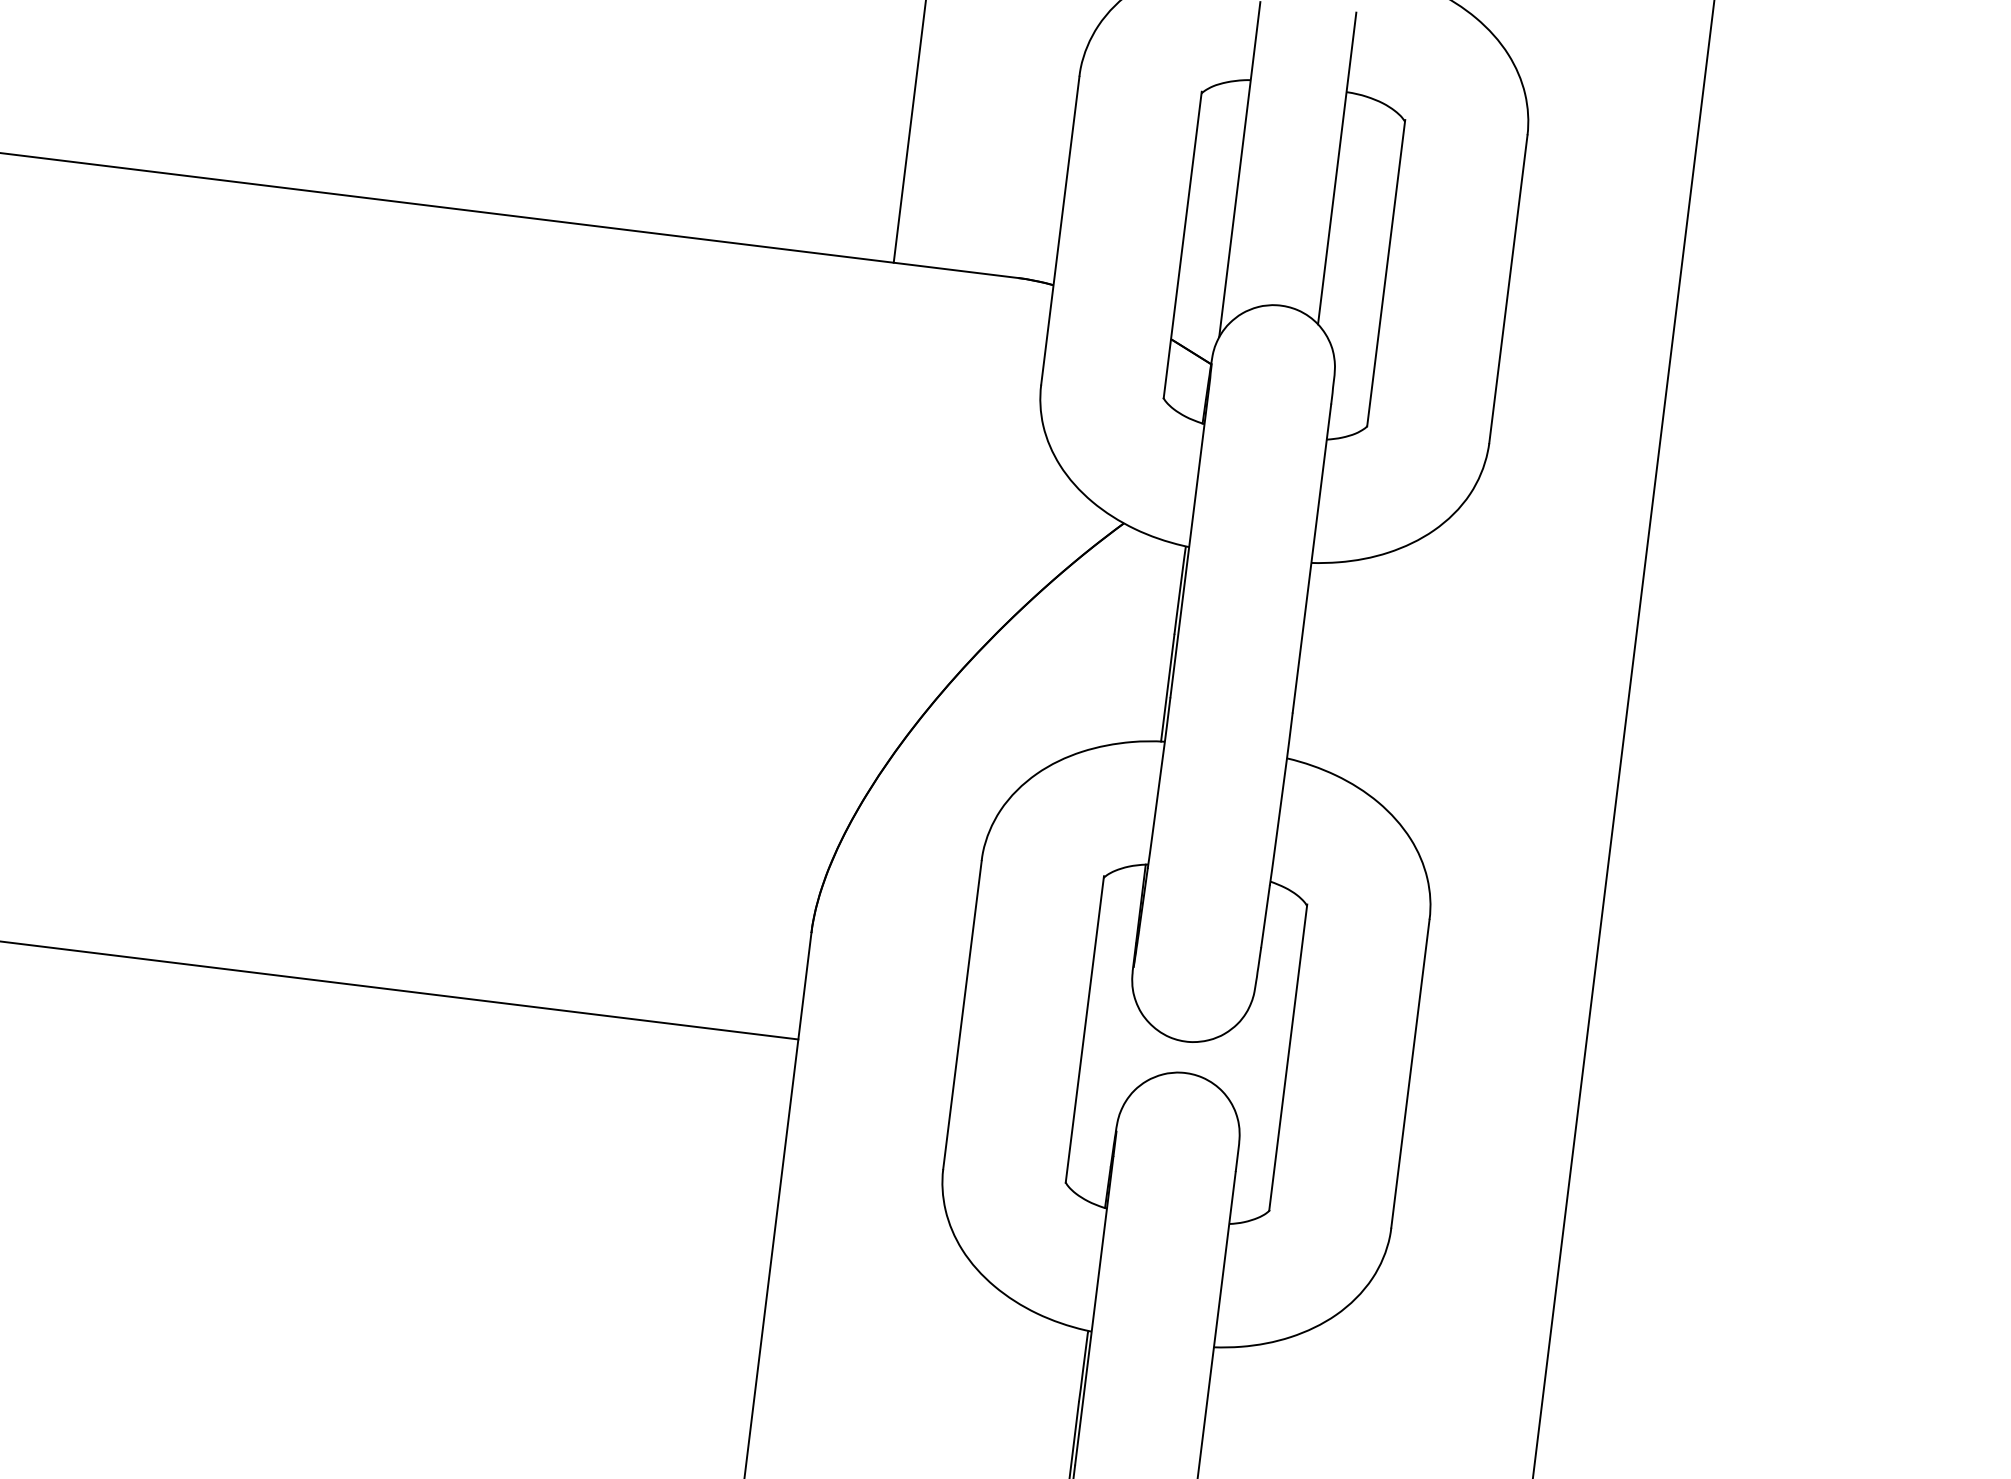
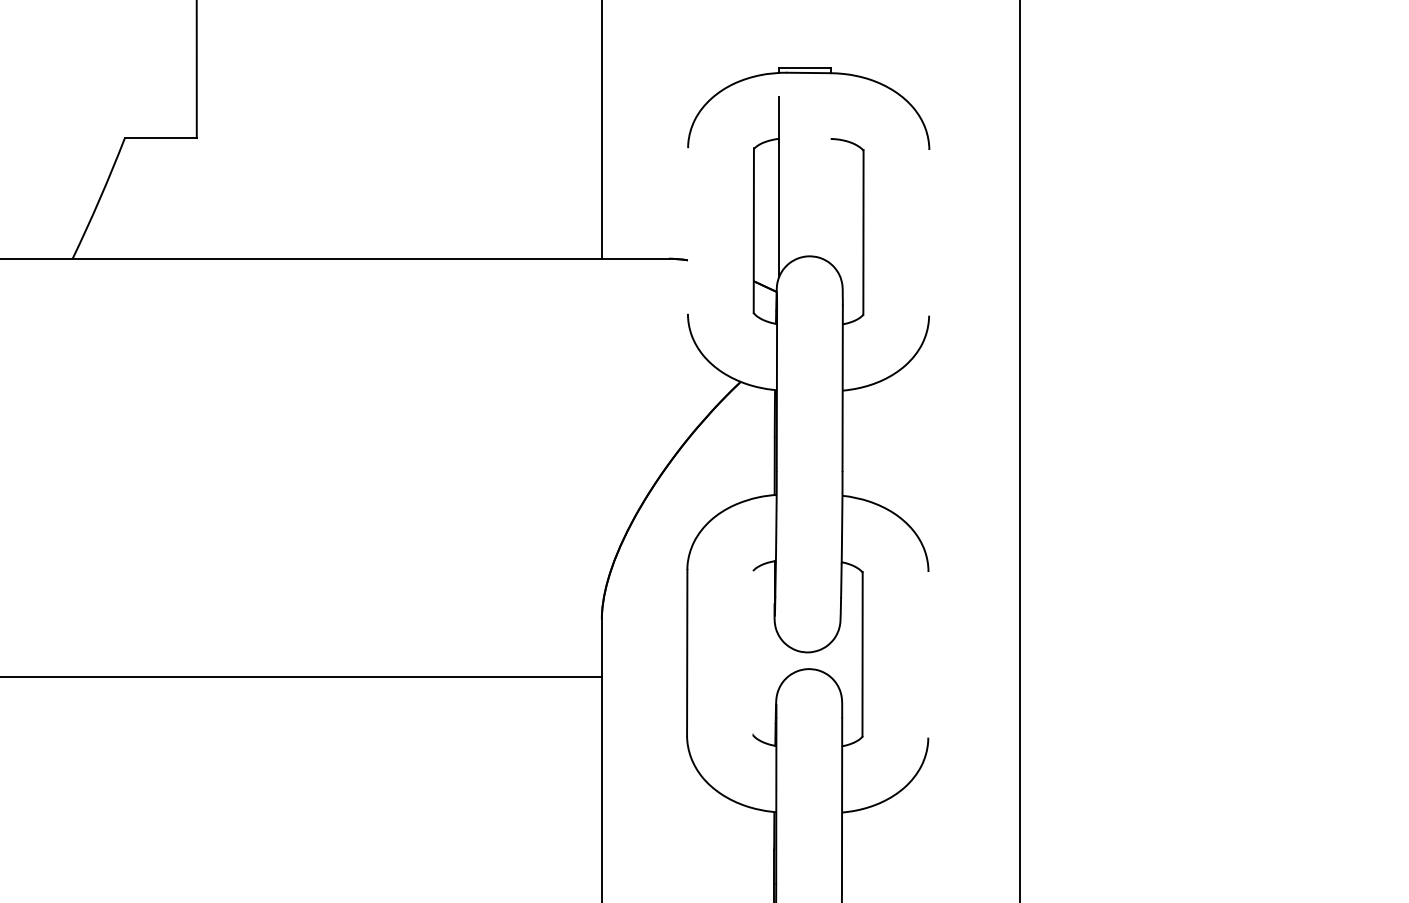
line: (1336, 167) -> (830, 179), removed
line: (1059, 229) -> (687, 230), removed
line: (1508, 288) -> (929, 232), removed
line: (1083, 1029) -> (752, 652), removed
line: (1410, 1073) -> (928, 654), removed

